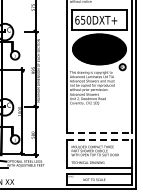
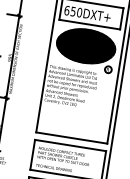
line: (99, 133) -> (71, 138), dashed -> solid
line: (99, 140) -> (70, 145), dashed -> solid

